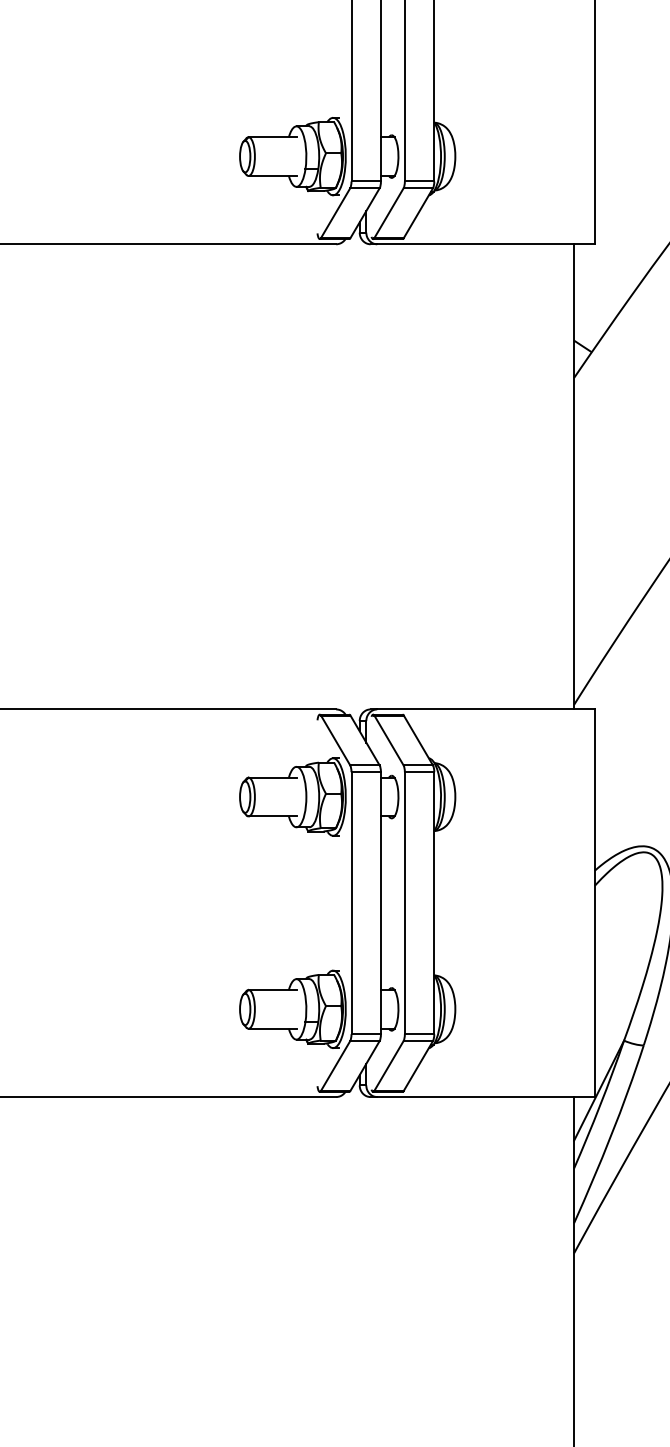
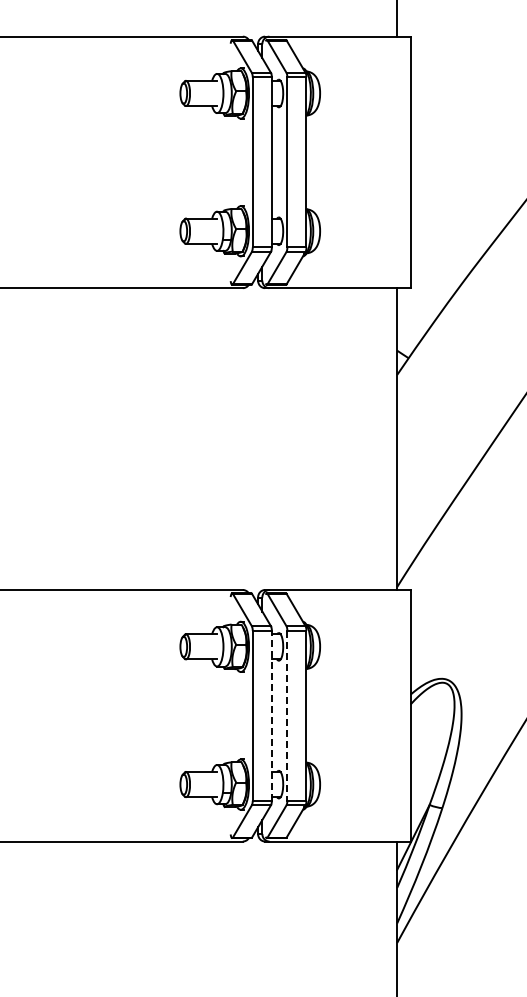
line: (380, 902) -> (271, 715), solid -> dashed
line: (405, 904) -> (287, 716), solid -> dashed

